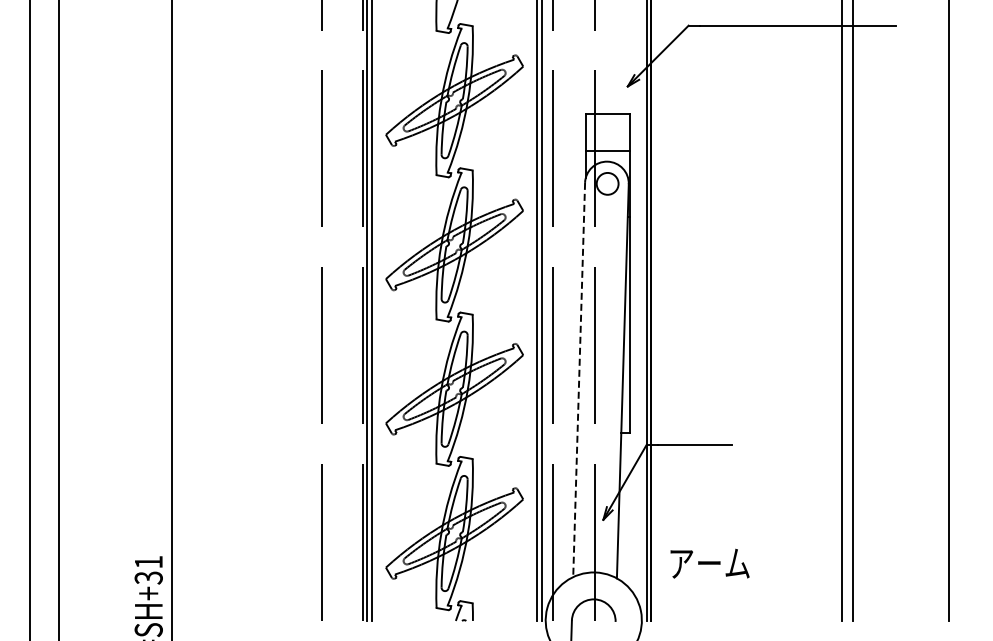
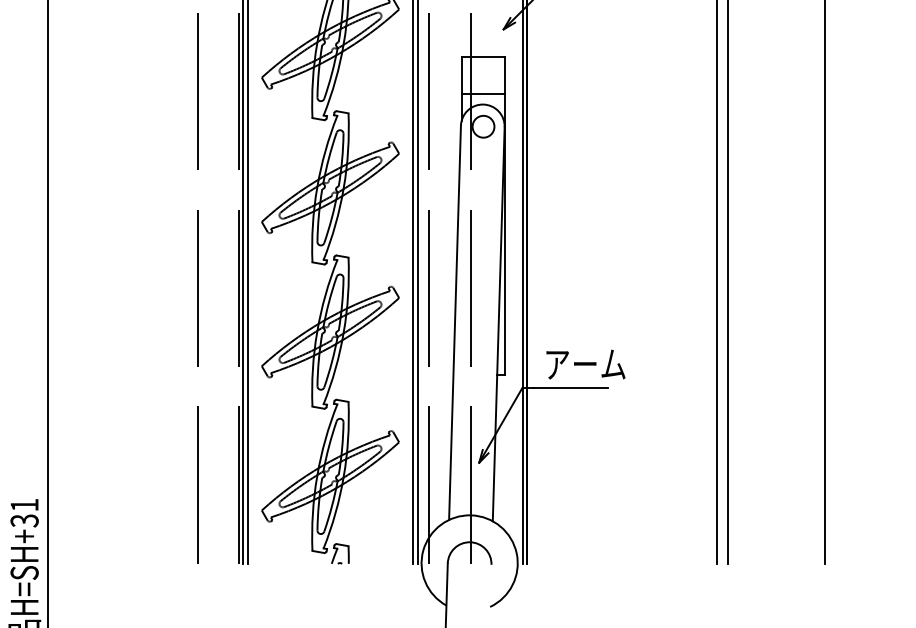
line: (579, 380) -> (455, 323), dashed -> solid
text: (709, 563) -> (585, 364), moved

